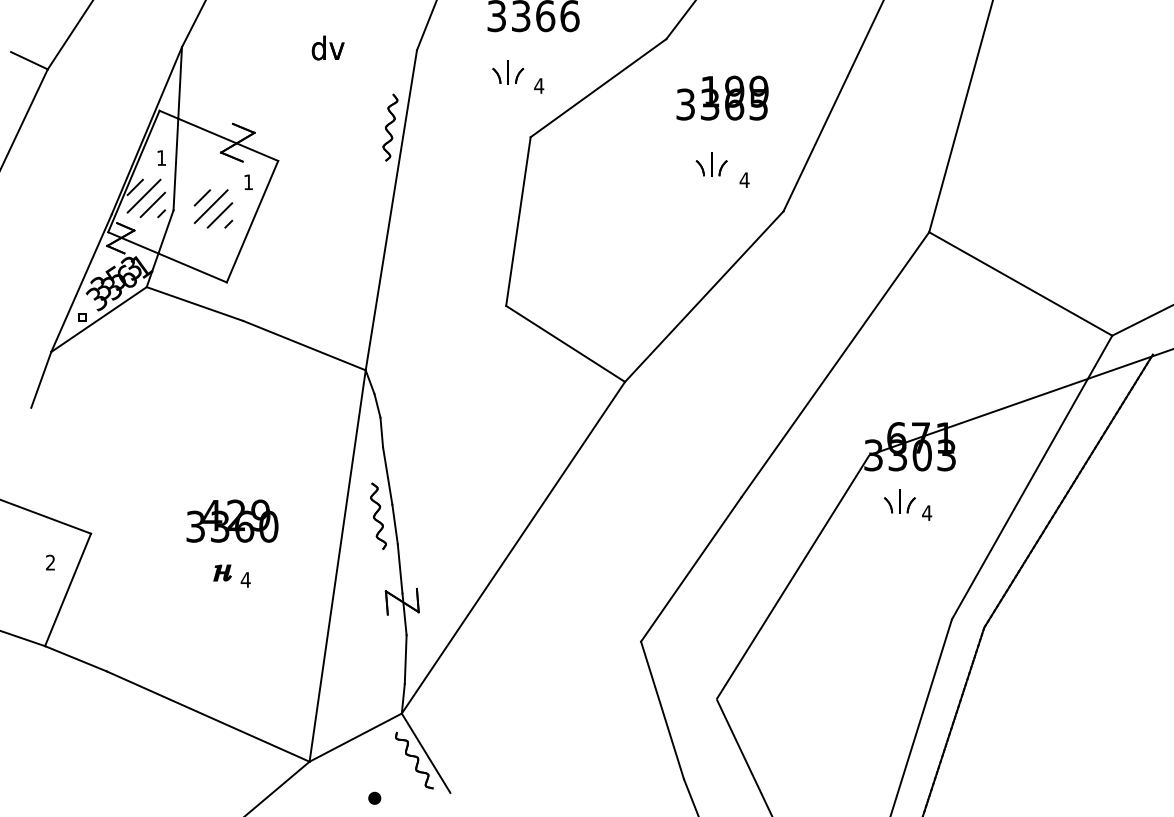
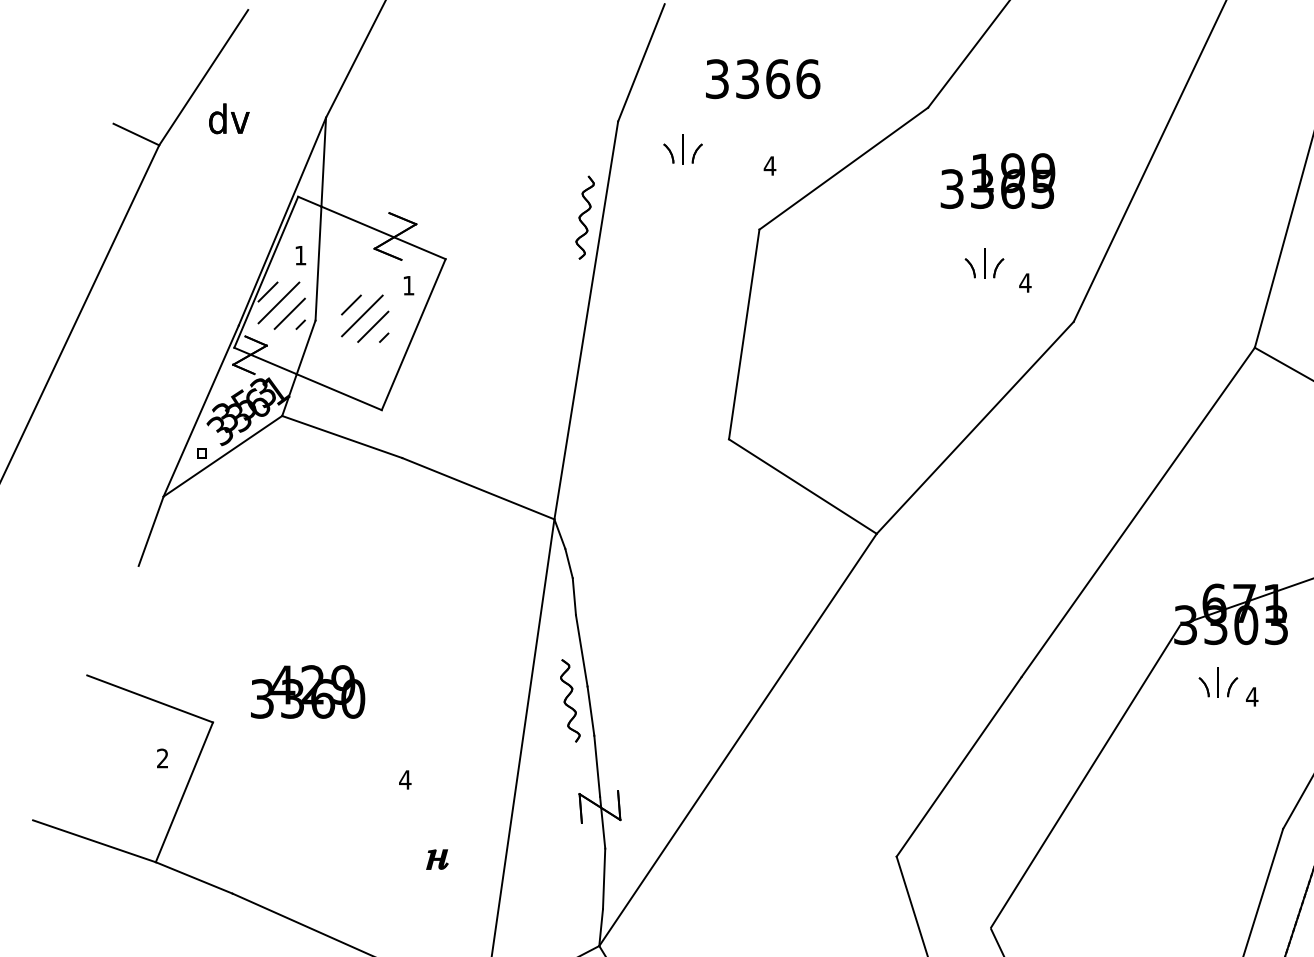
text: (327, 47) -> (228, 118), moved
part: (508, 72) -> (683, 149), moved
text: (232, 520) -> (308, 691), moved
part: (222, 572) -> (437, 858), moved

